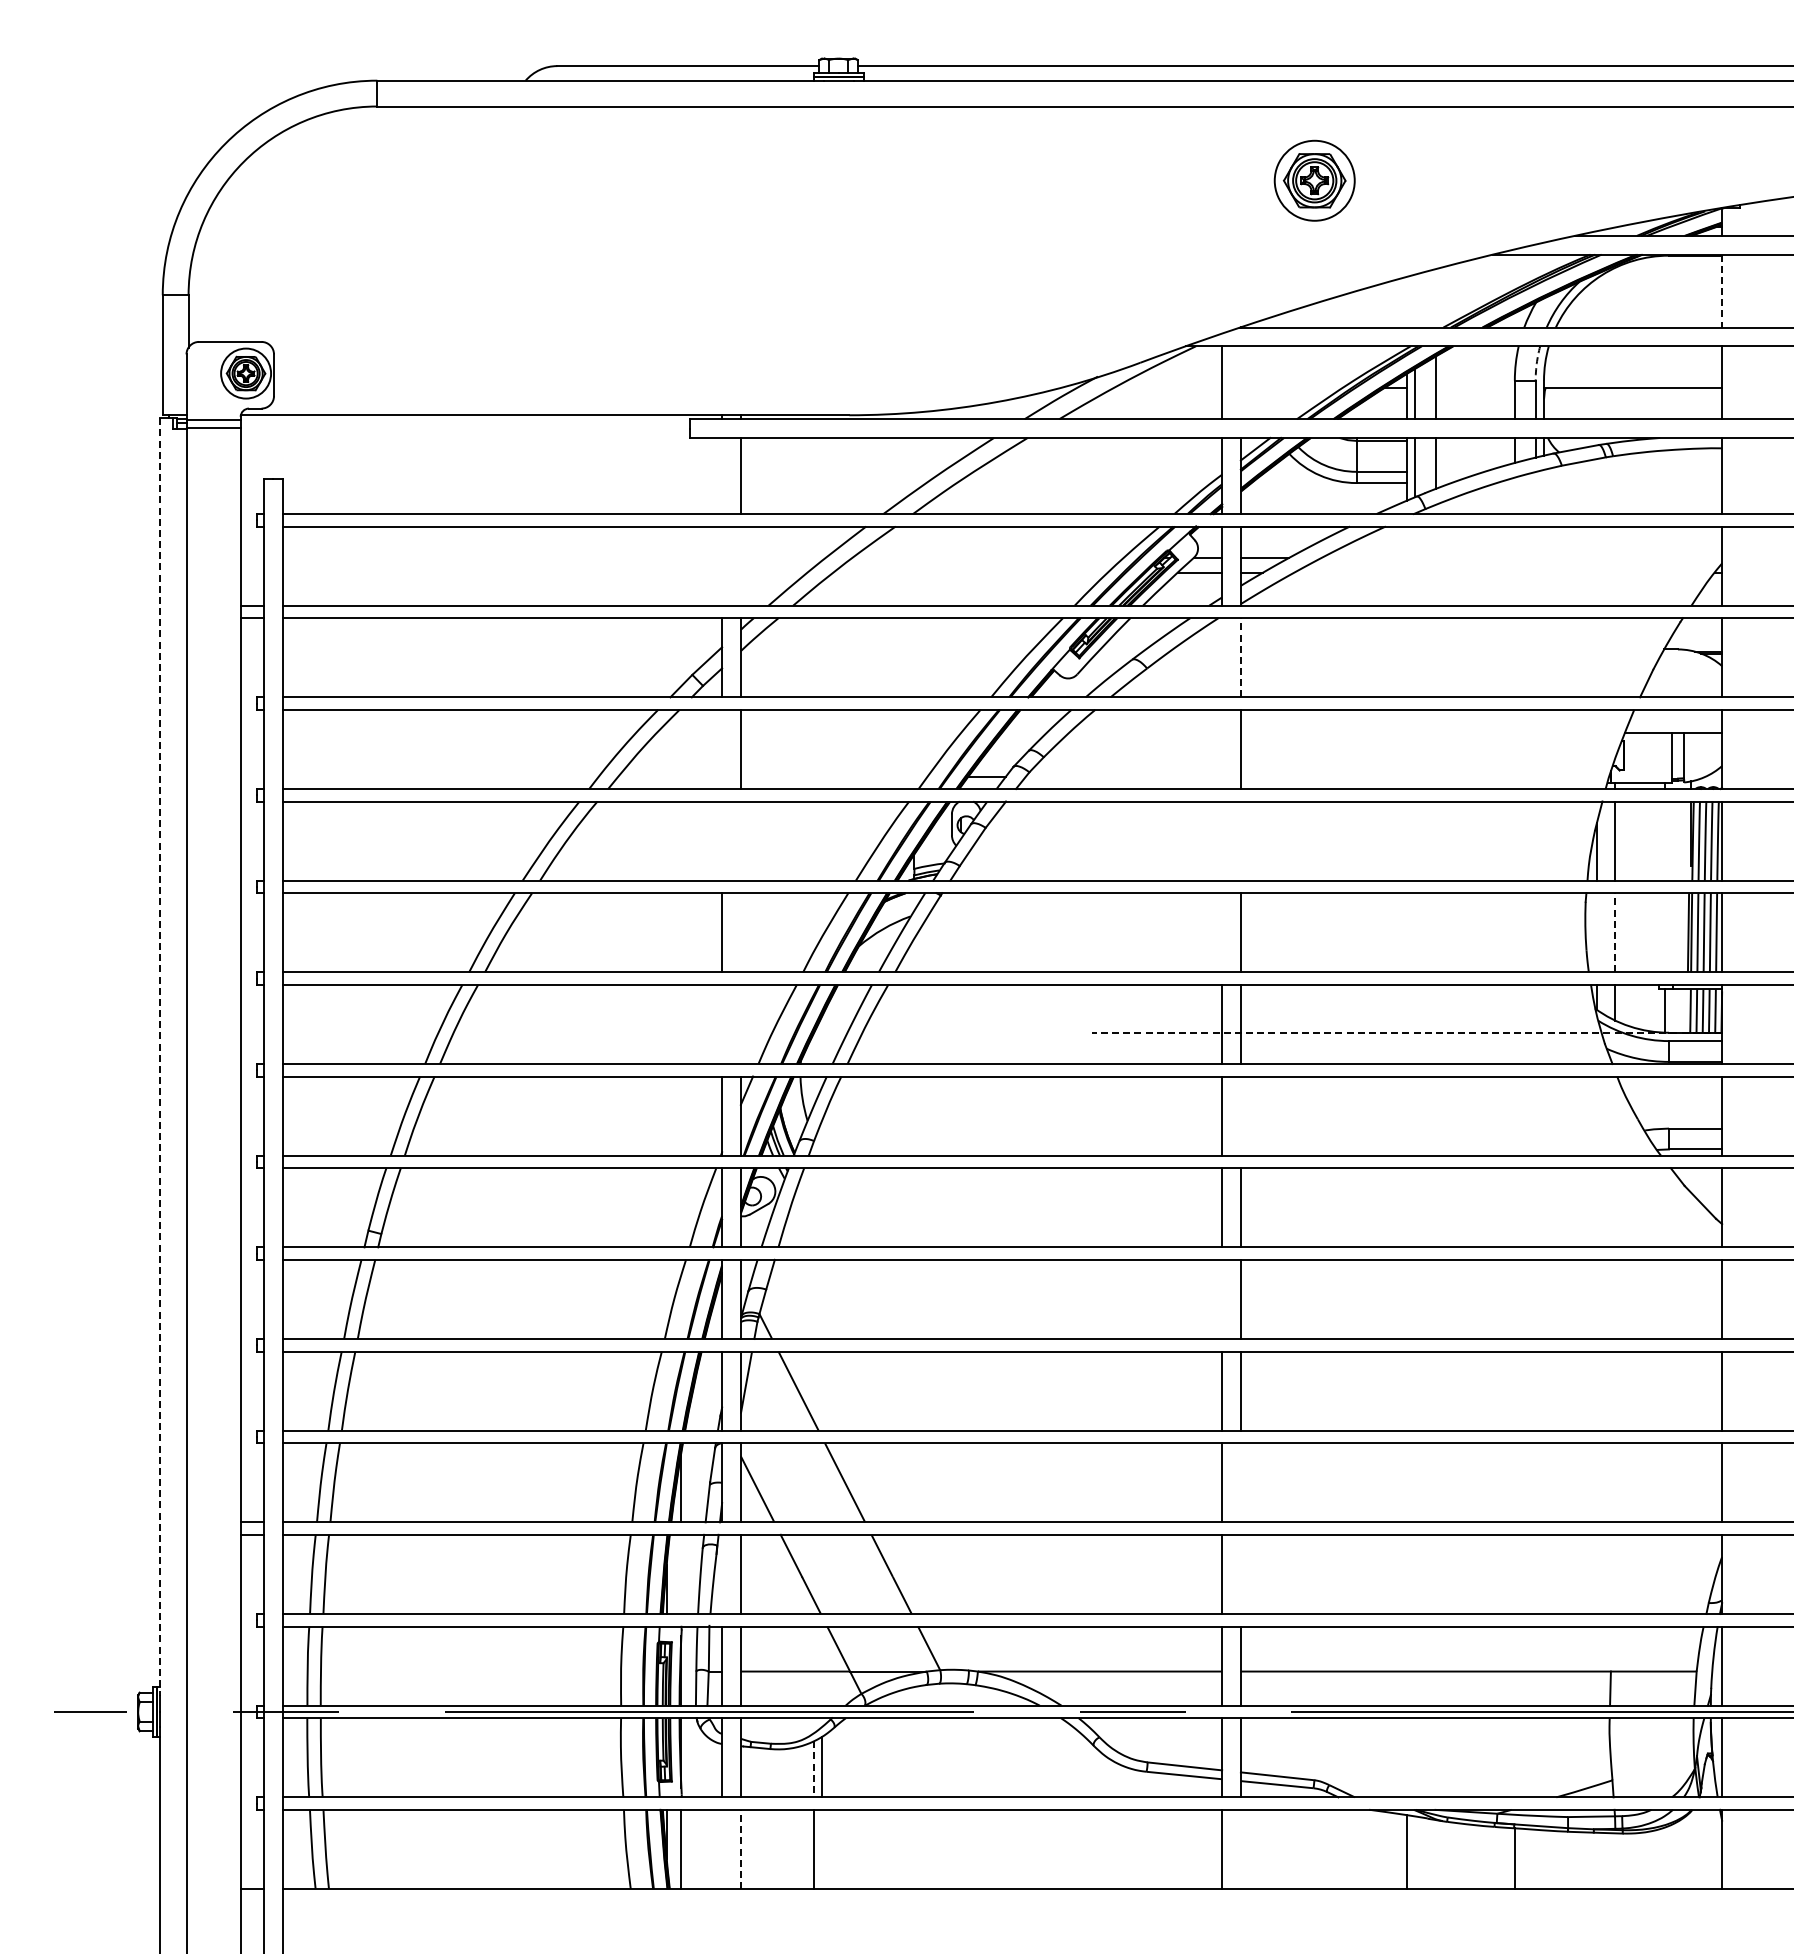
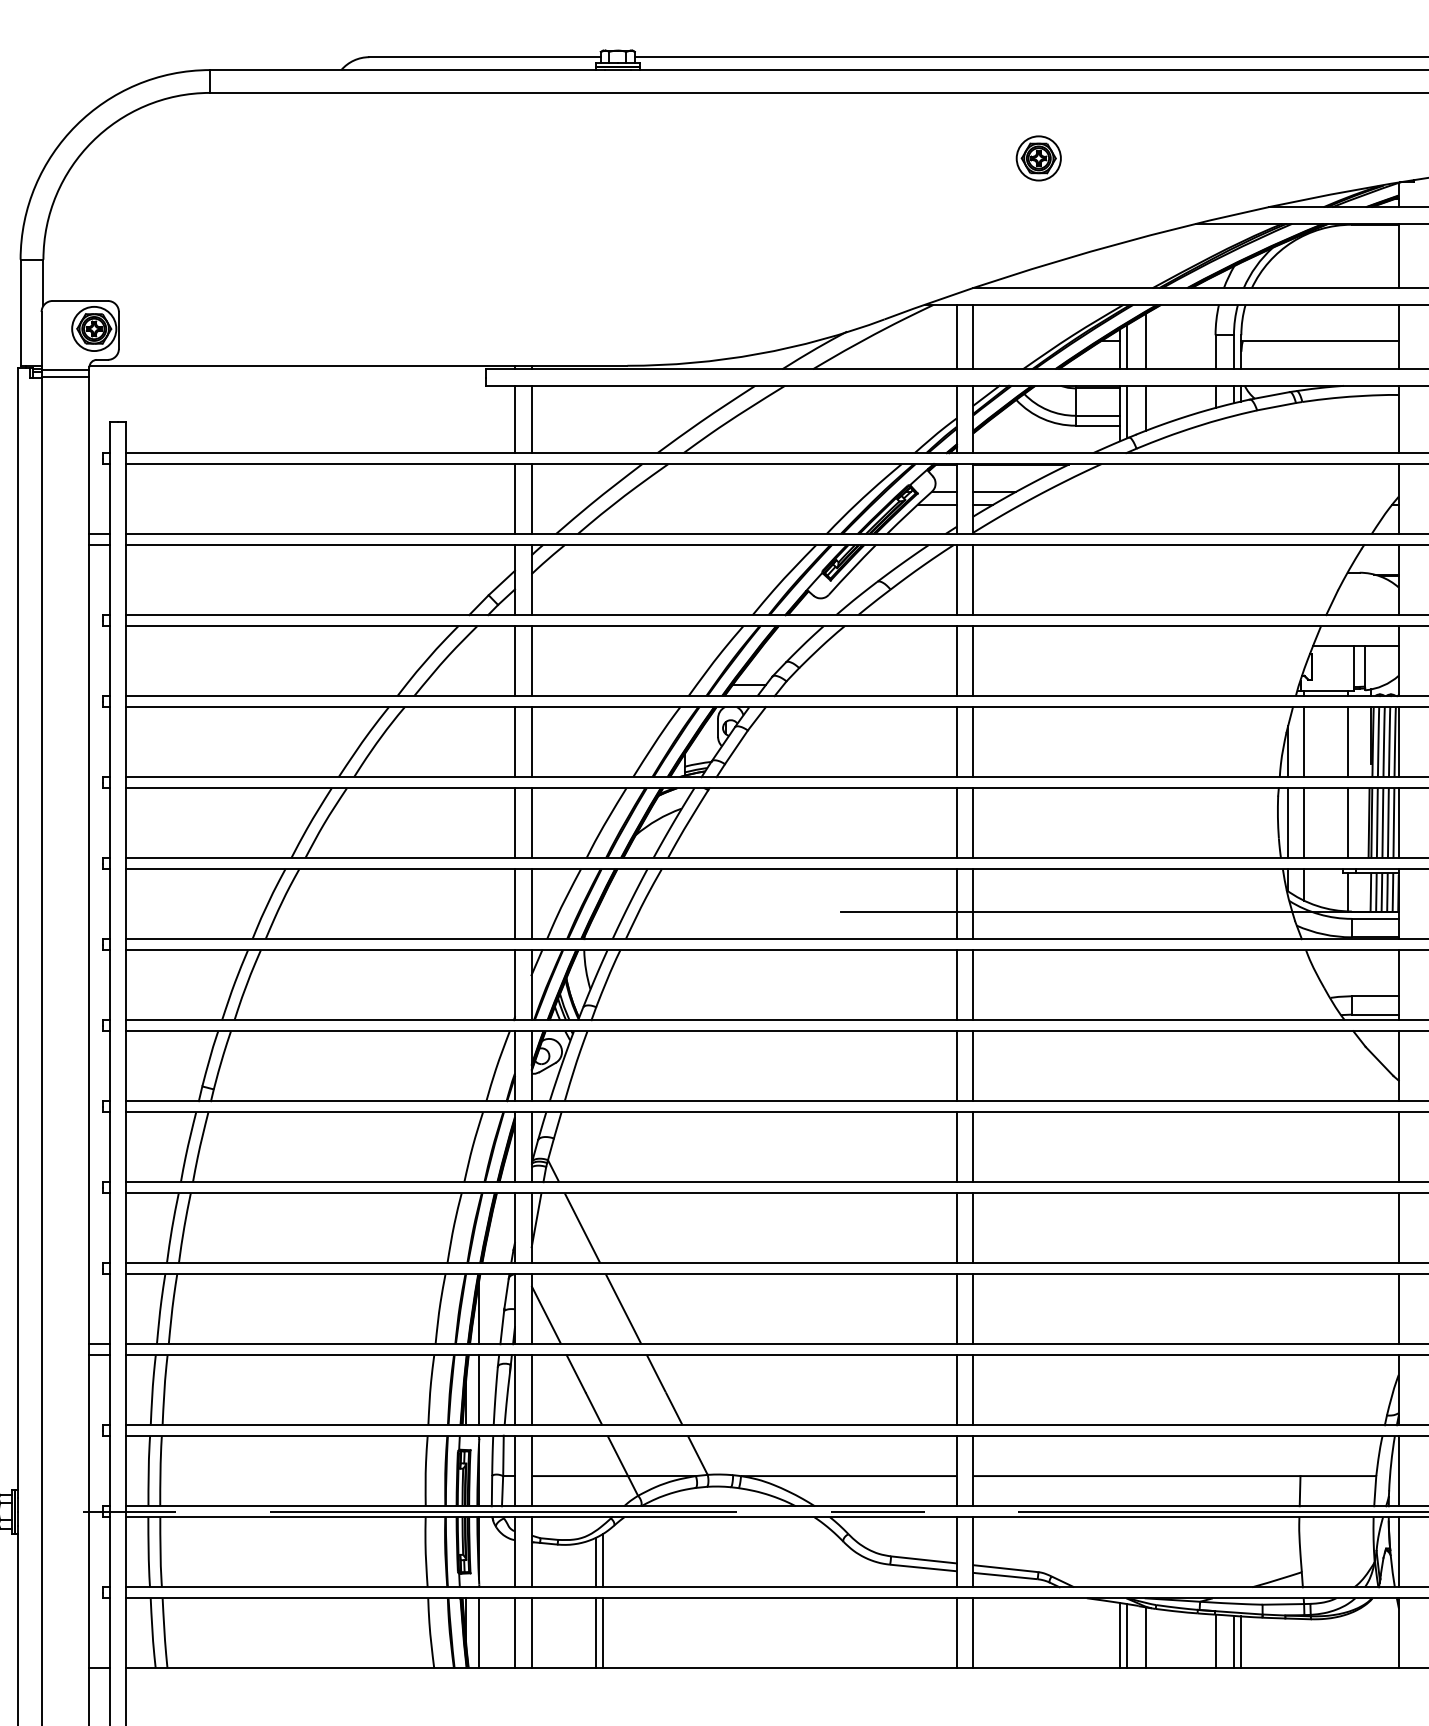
part: (1314, 180) -> (1038, 158), size x0.62
line: (1722, 291) -> (1399, 256), dashed -> solid
arc: (1536, 363) -> (1234, 320), dashed -> solid
line: (1240, 382) -> (973, 336), added
line: (722, 475) -> (515, 419), added
line: (722, 565) -> (515, 498), added
line: (740, 565) -> (531, 498), added
line: (1222, 657) -> (957, 579), added
line: (1240, 657) -> (973, 579), dashed -> solid
line: (722, 749) -> (515, 661), added
line: (1222, 749) -> (957, 661), added
line: (722, 840) -> (515, 741), added
line: (740, 840) -> (531, 741), added
line: (1222, 840) -> (957, 741), added
line: (1240, 840) -> (973, 741), added
line: (1664, 840) -> (1347, 741), added
line: (740, 932) -> (531, 822), added
line: (1222, 932) -> (957, 822), added
line: (1596, 932) -> (1287, 822), added
line: (1615, 932) -> (1304, 822), dashed -> solid
line: (1664, 932) -> (1347, 822), added
line: (722, 1024) -> (515, 904), added
line: (740, 1024) -> (531, 904), added
line: (1406, 1033) -> (1119, 912), dashed -> solid
line: (160, 1057) -> (18, 933), dashed -> solid
line: (1240, 1115) -> (973, 984), added
line: (1222, 1299) -> (957, 1147), added
line: (1240, 1482) -> (973, 1309), added
line: (681, 1574) -> (479, 1390), added
line: (722, 1574) -> (515, 1390), added
line: (1240, 1574) -> (973, 1390), added
line: (814, 1769) -> (596, 1562), dashed -> solid
line: (722, 1849) -> (515, 1633), added
line: (740, 1849) -> (531, 1633), dashed -> solid
line: (821, 1849) -> (602, 1633), added
line: (1240, 1849) -> (973, 1633), added
line: (1414, 1852) -> (1126, 1636), added
line: (1435, 1854) -> (1145, 1637), added
line: (1535, 1859) -> (1233, 1642), added
line: (1544, 1859) -> (1241, 1642), added

